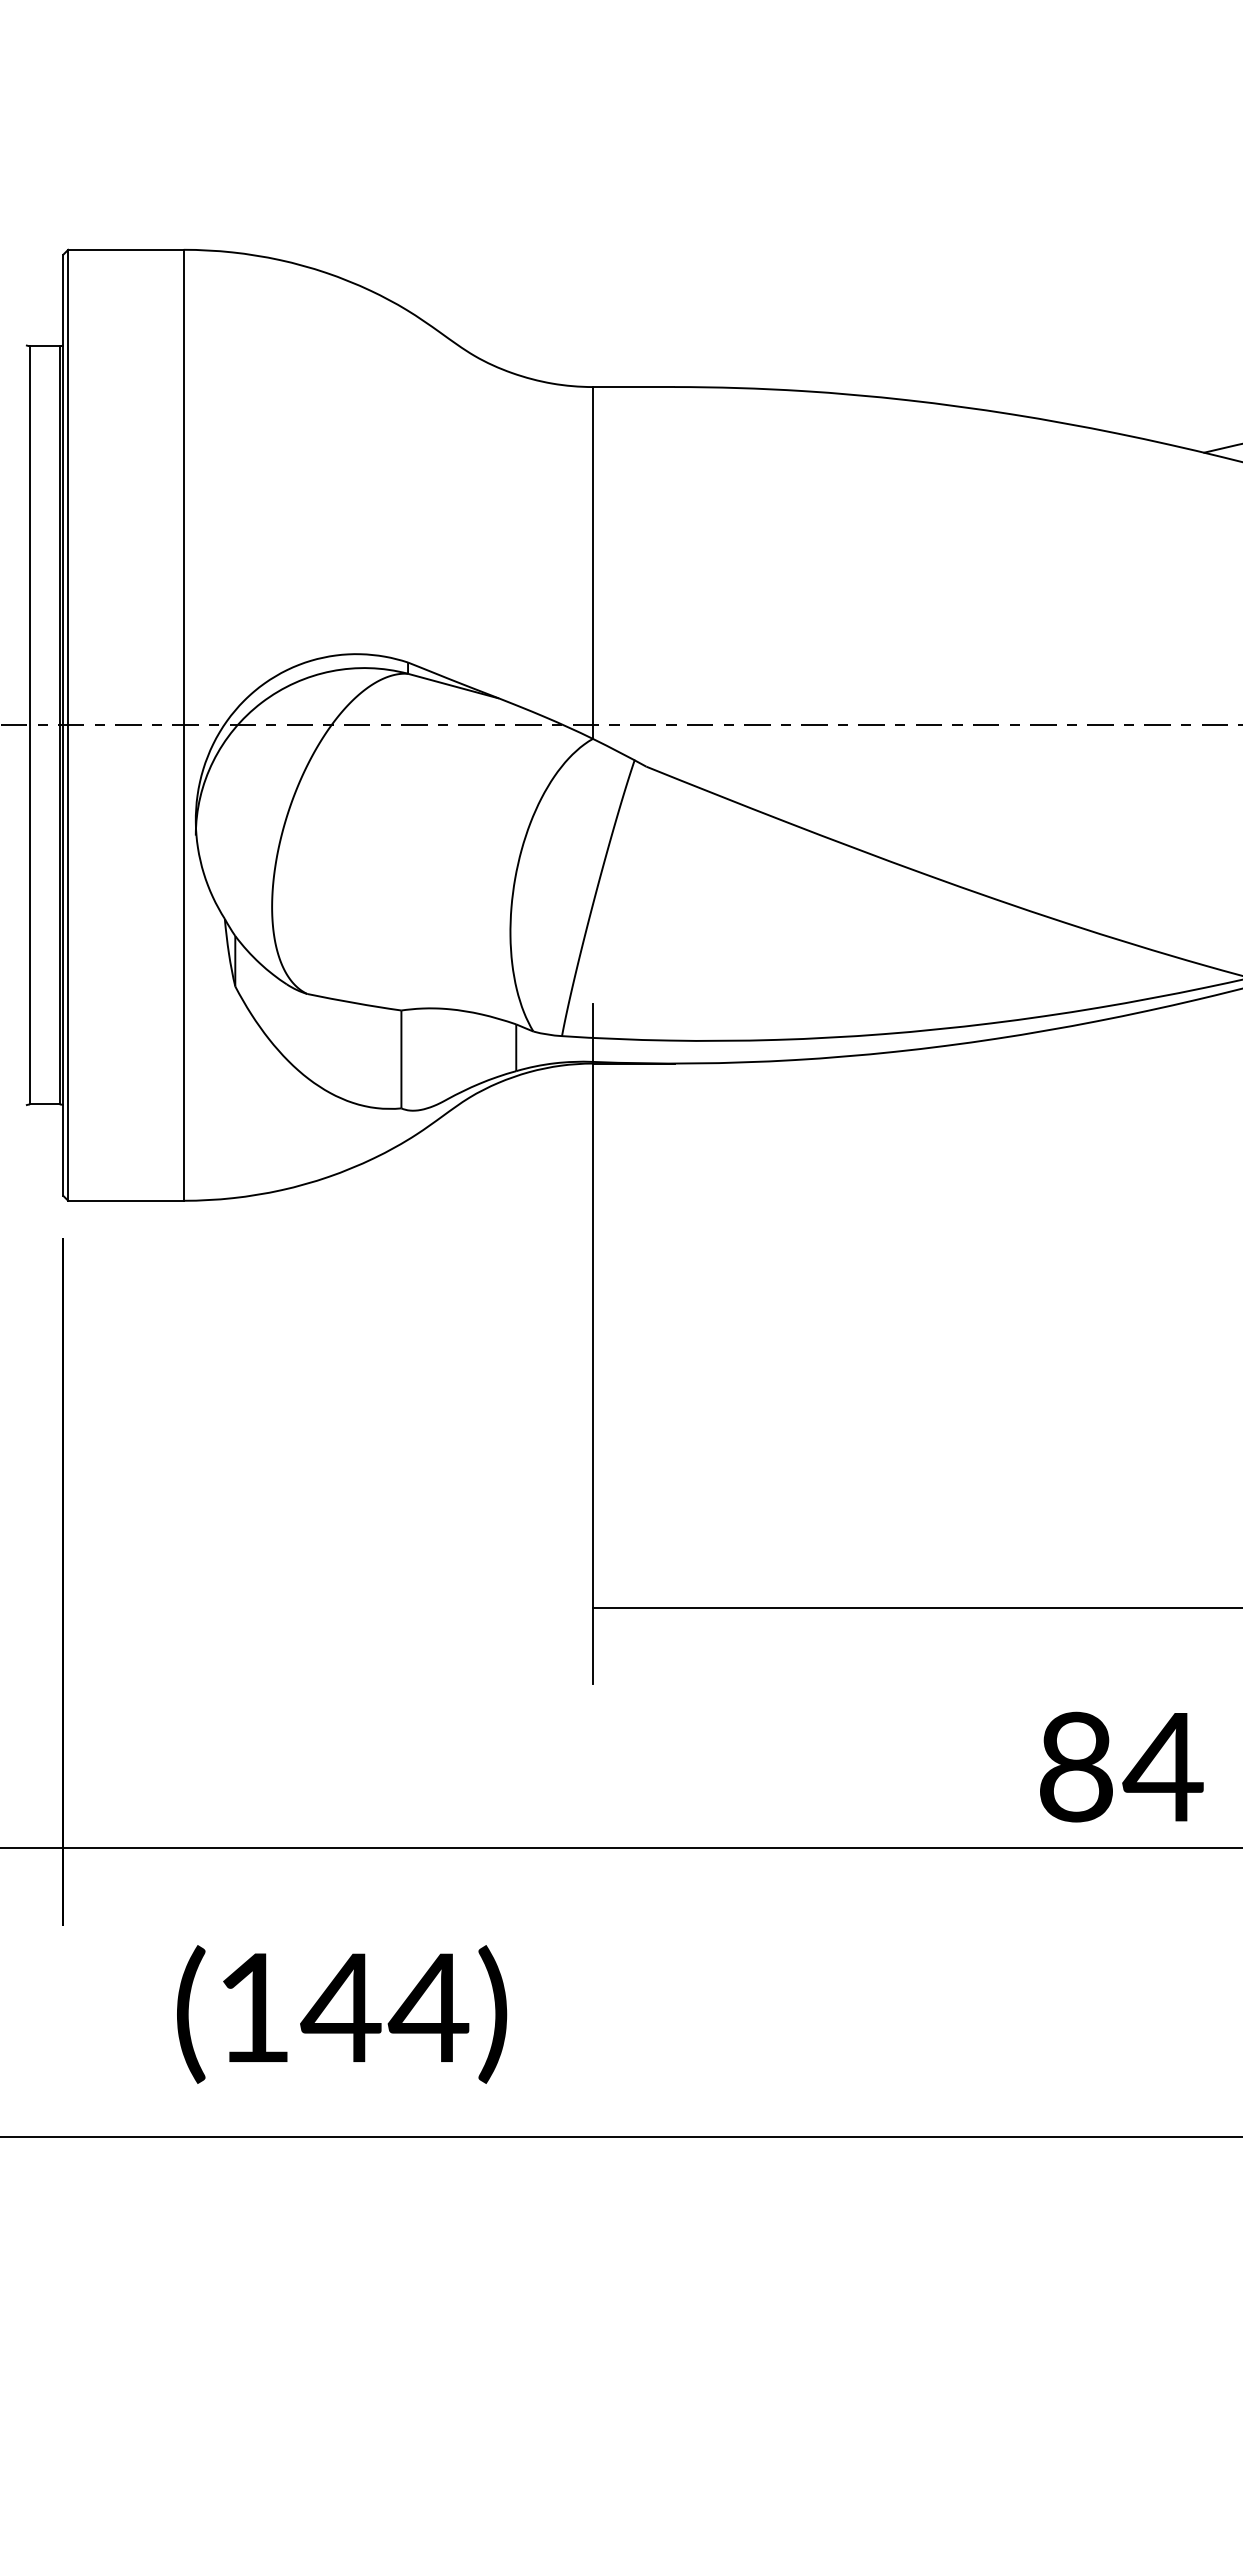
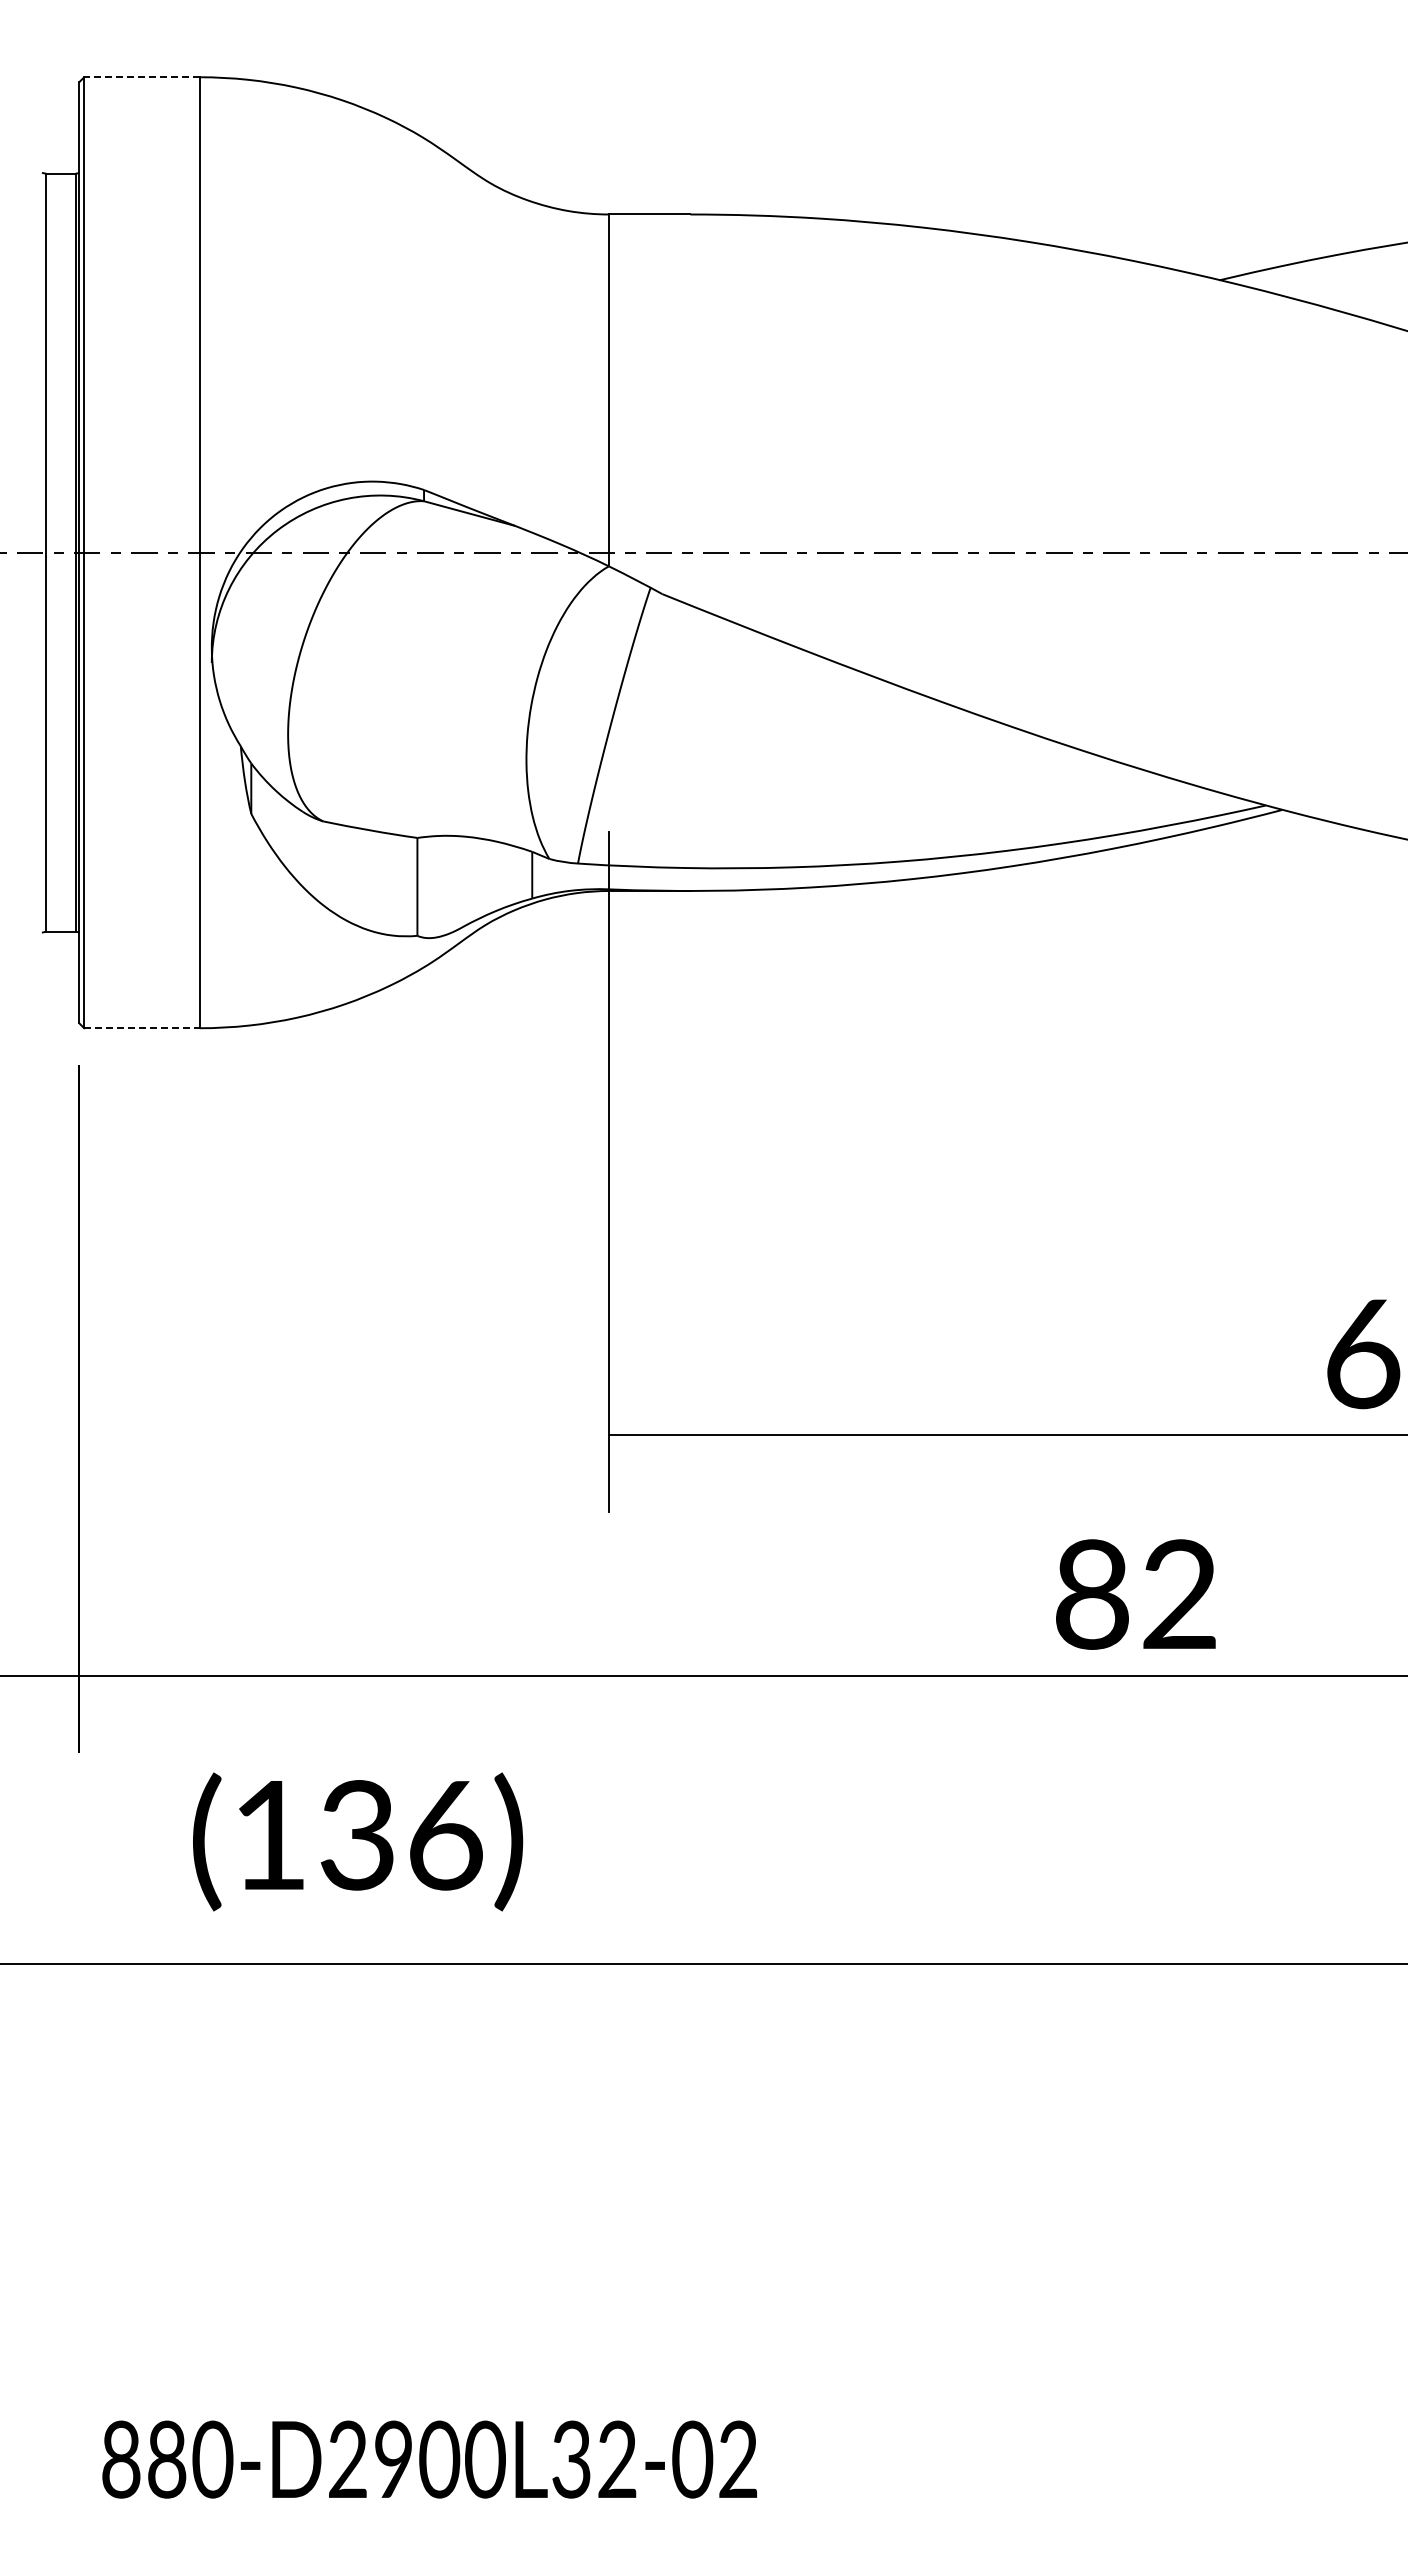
line: (126, 250) -> (142, 77), solid -> dashed
line: (126, 1201) -> (142, 1028), solid -> dashed
text: (1162, 1766) -> (1178, 1593), 84 -> 82
text: (384, 2008) -> (400, 1835), (144) -> (136)

